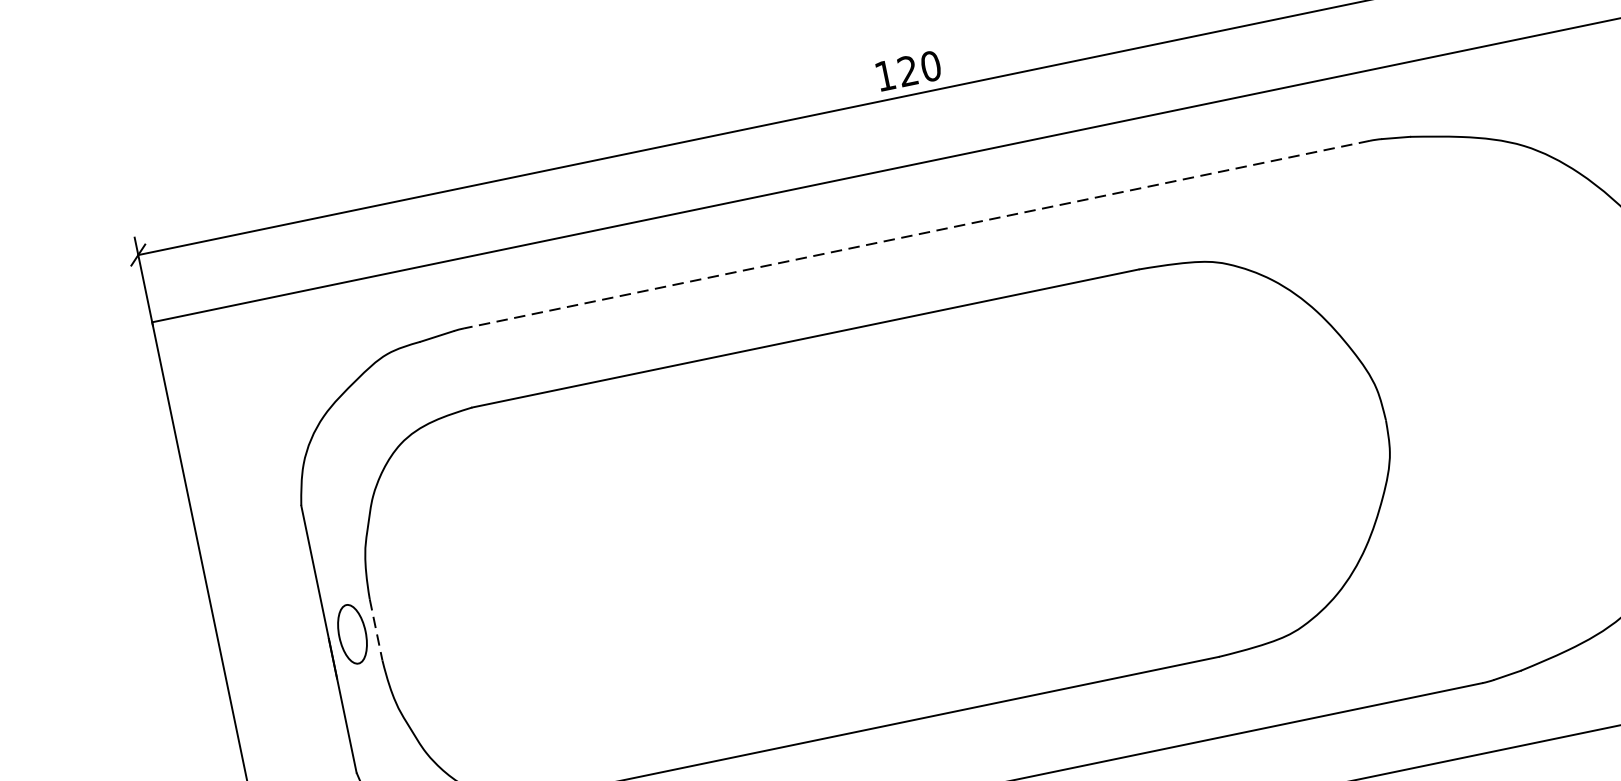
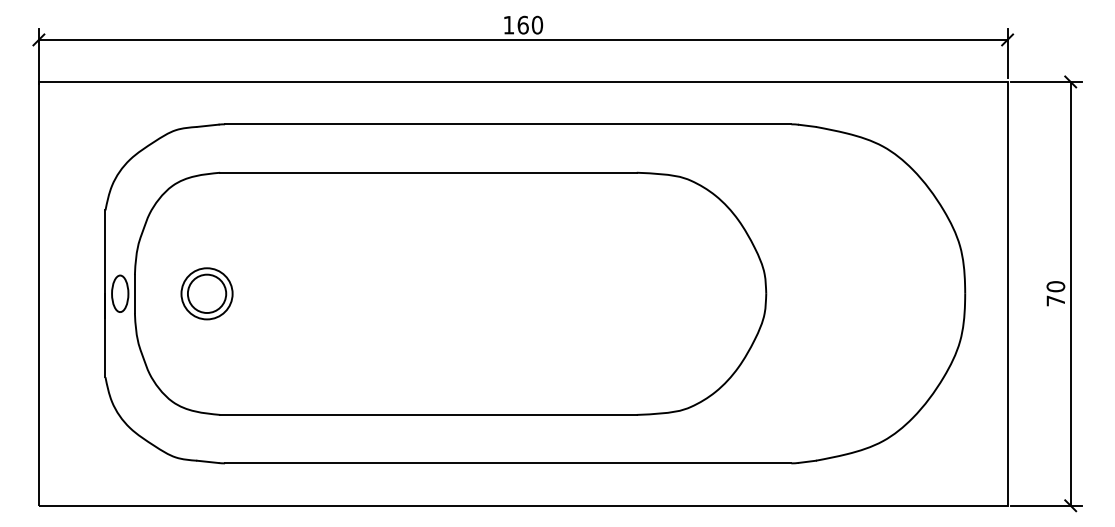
text: (906, 70) -> (522, 24), 120 -> 160
line: (915, 235) -> (507, 124), dashed -> solid
part: (490, 605) -> (206, 293), added
line: (375, 630) -> (134, 294), dashed -> solid

